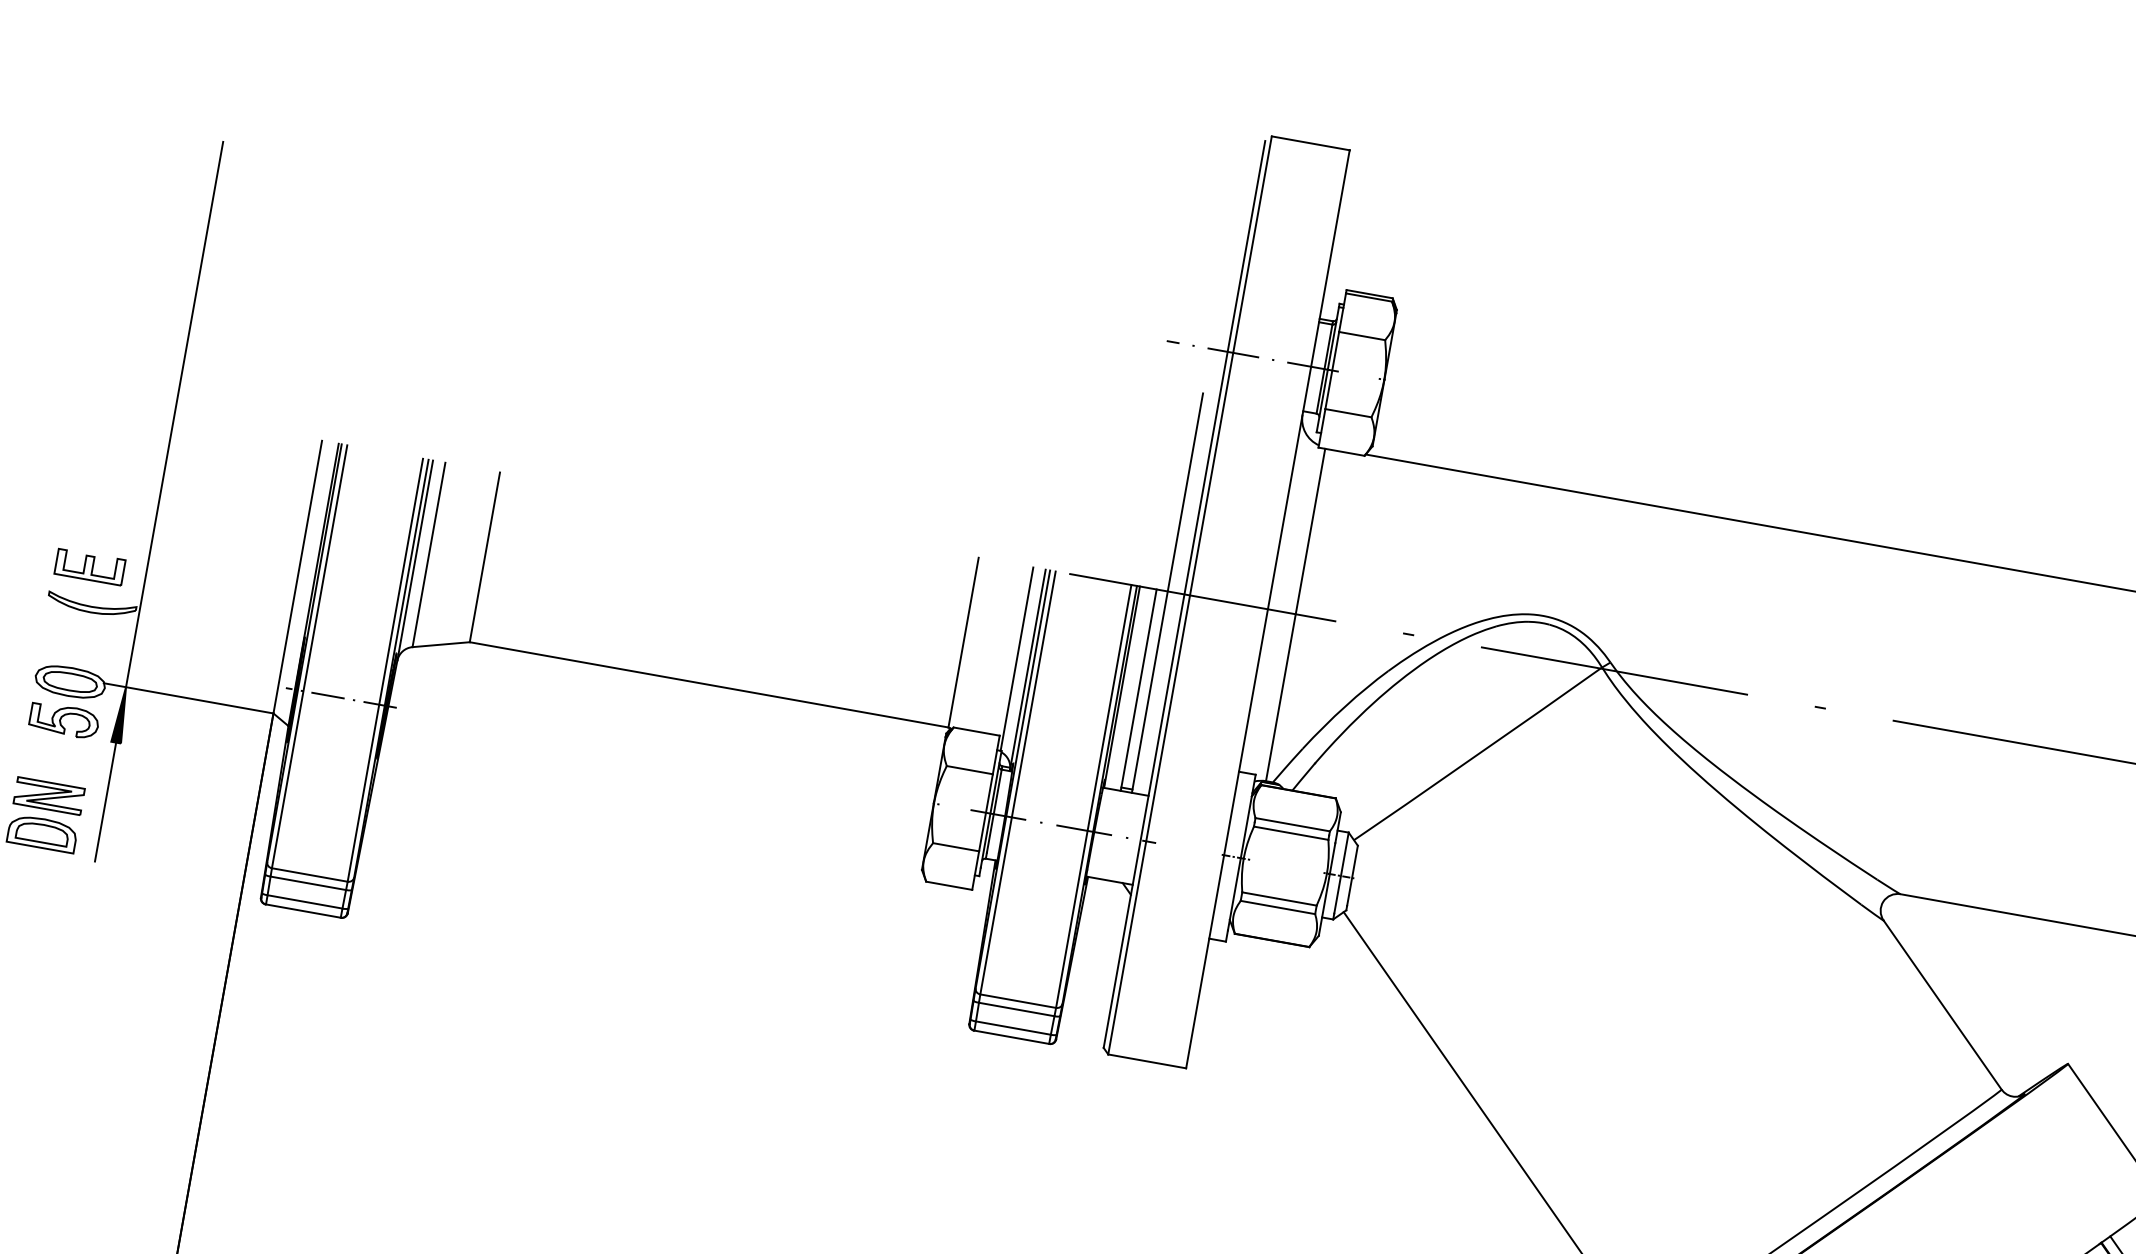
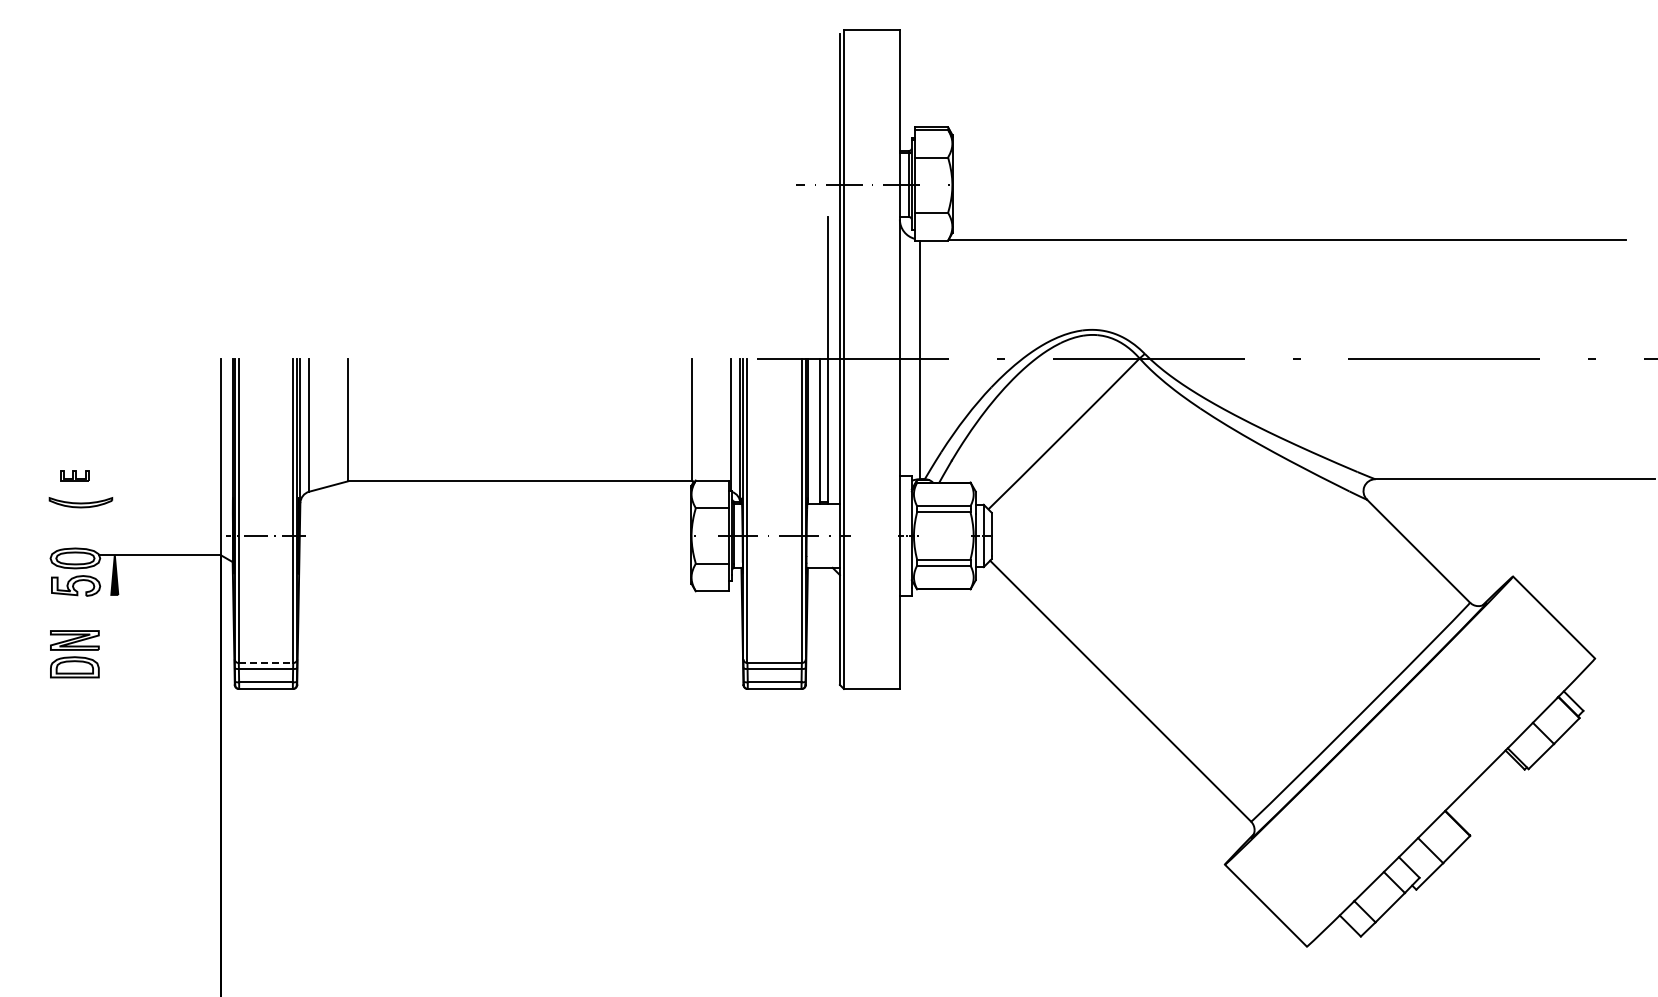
line: (174, 414) -> (114, 359), removed
part: (89, 566) -> (74, 475), size x0.6
line: (105, 801) -> (114, 637), removed
line: (310, 875) -> (266, 663), solid -> dashed

